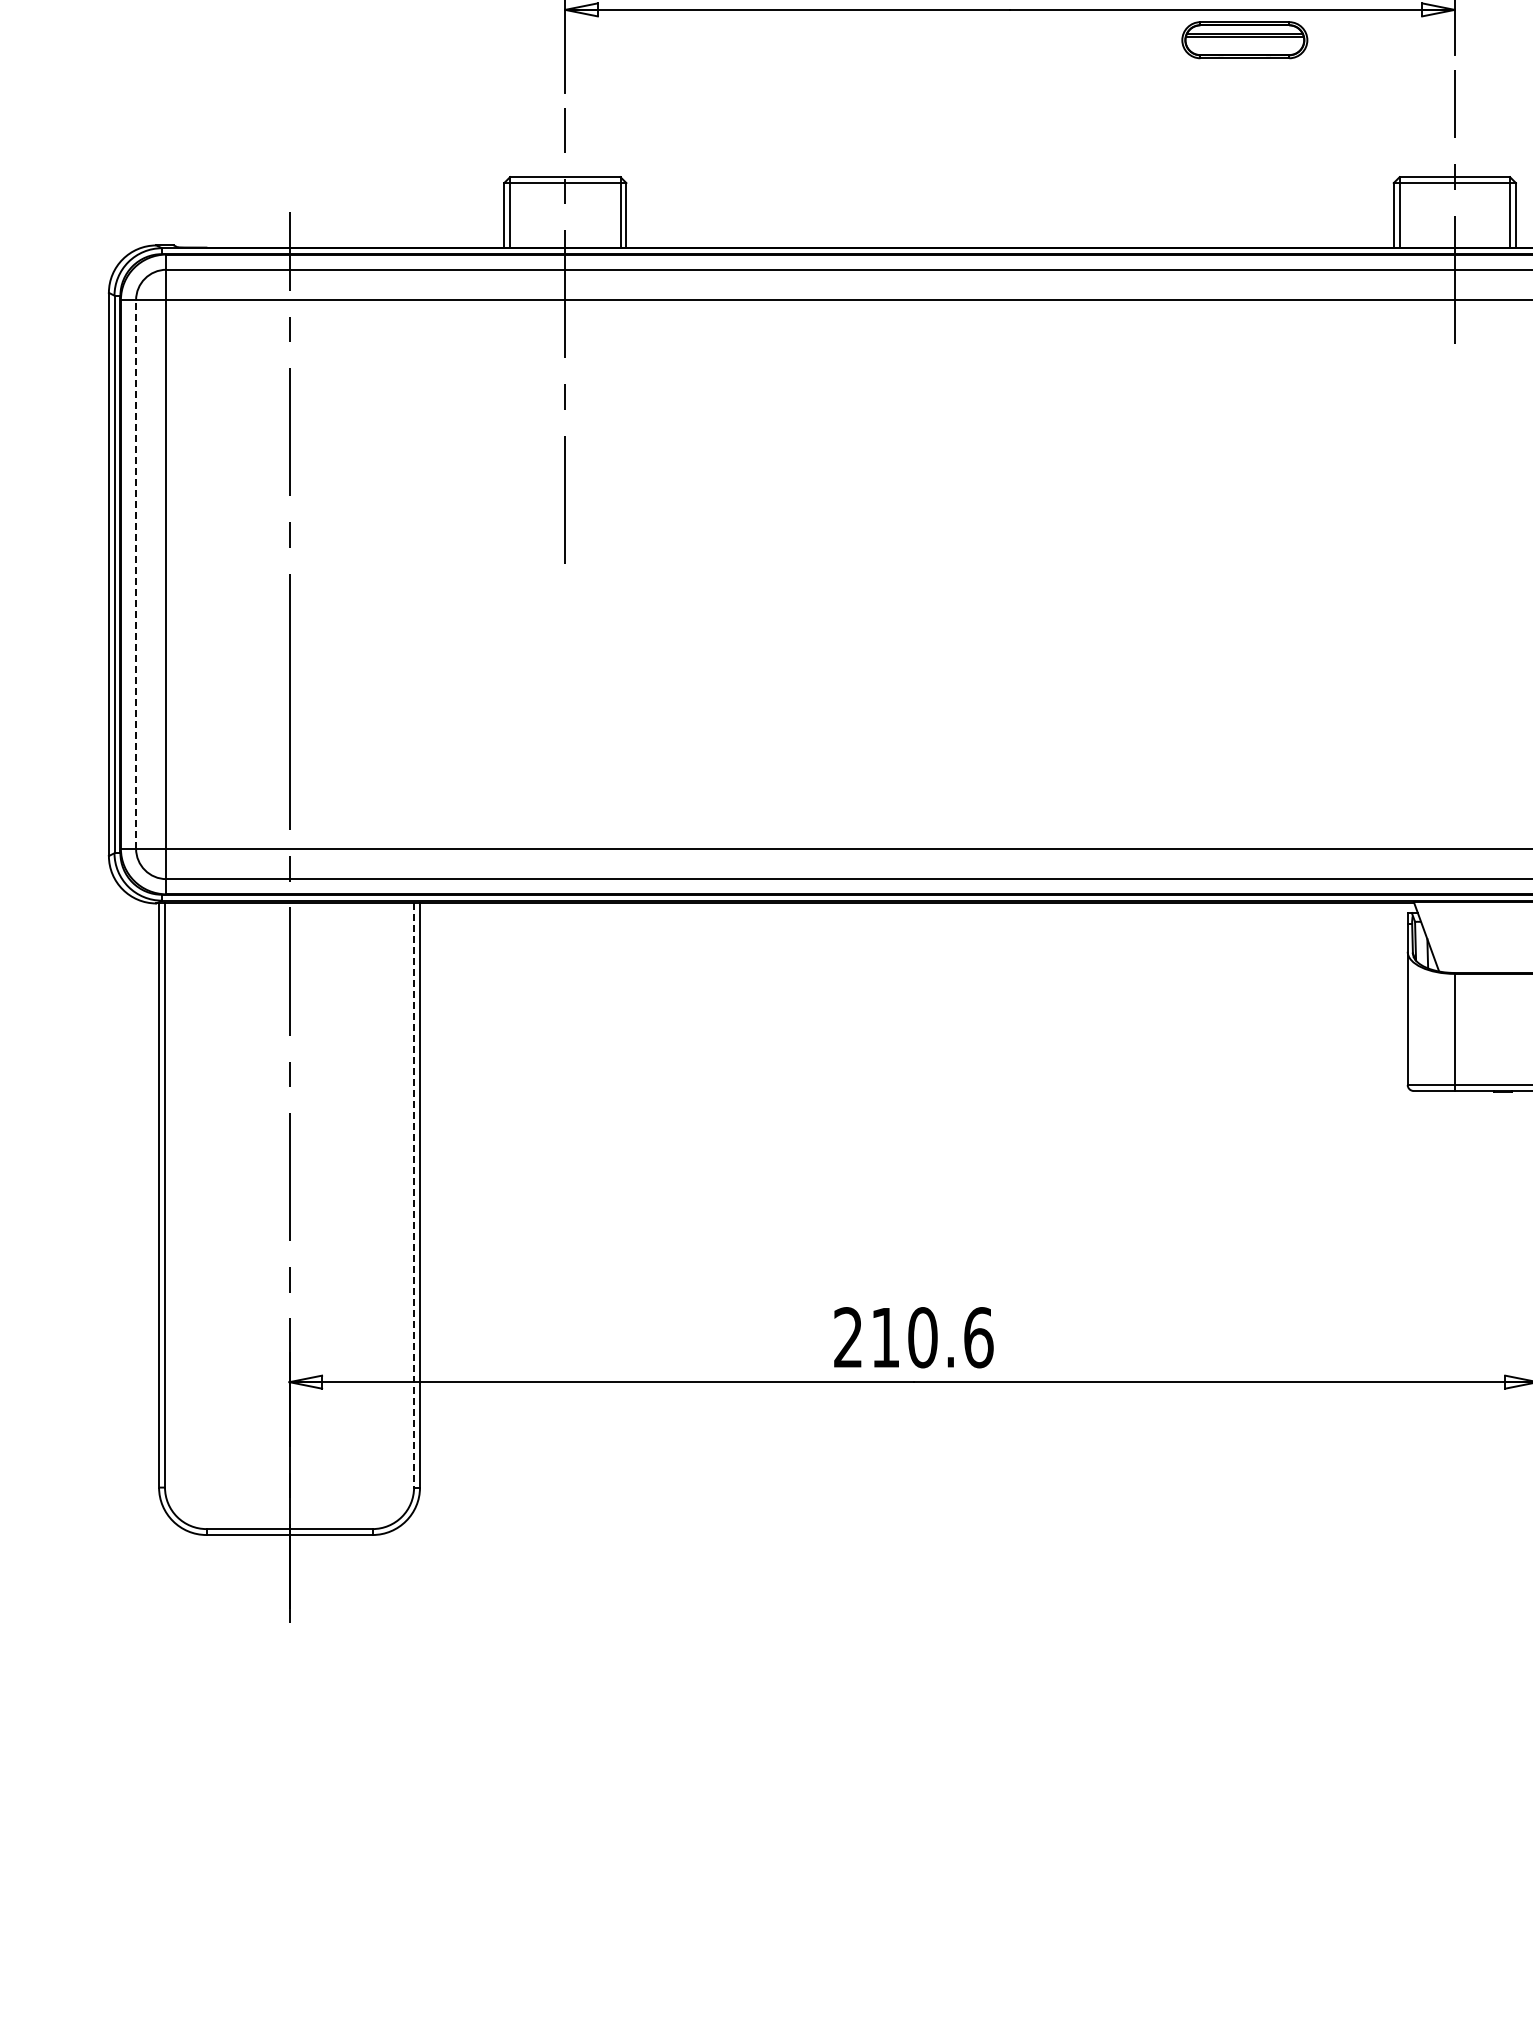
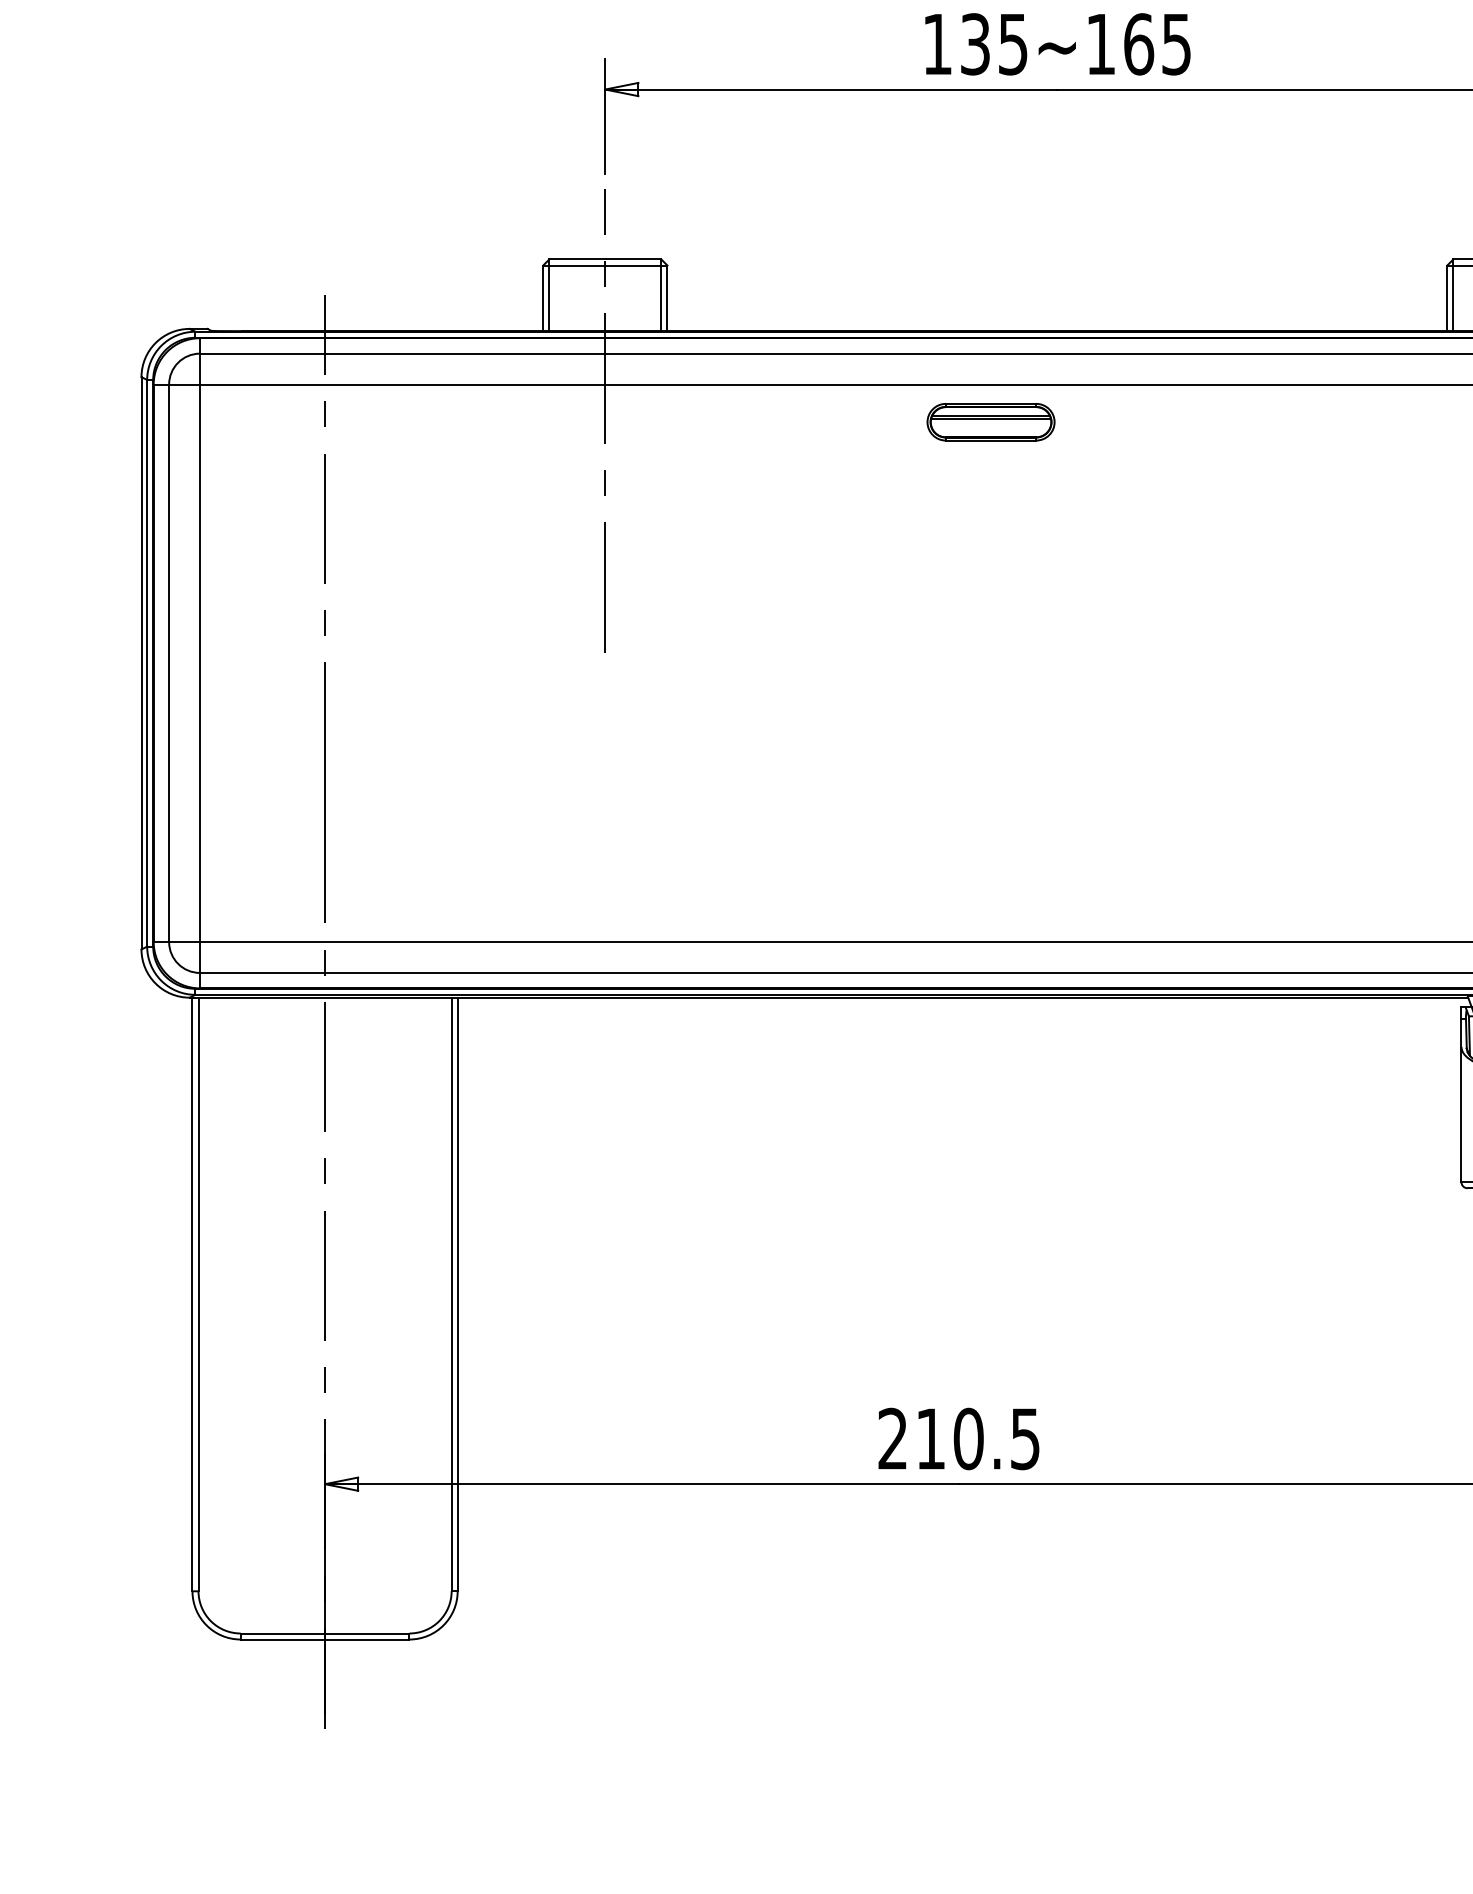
part: (1244, 40) -> (990, 422), moved
line: (136, 573) -> (169, 662), dashed -> solid
line: (414, 1196) -> (452, 1295), dashed -> solid
text: (978, 1337) -> (1025, 1438), 210.6 -> 210.5

